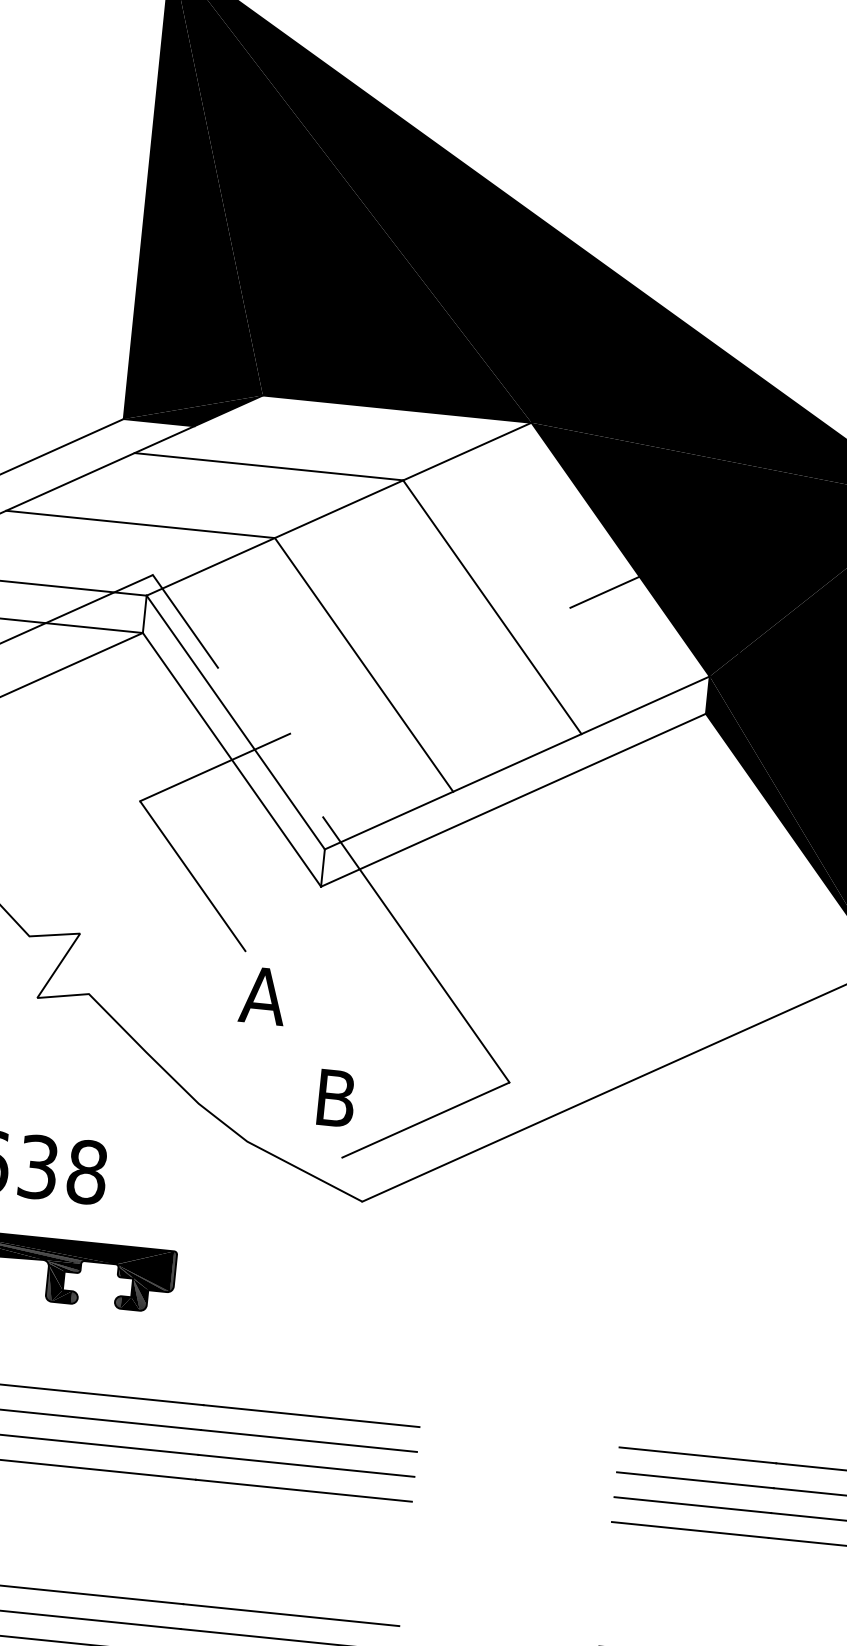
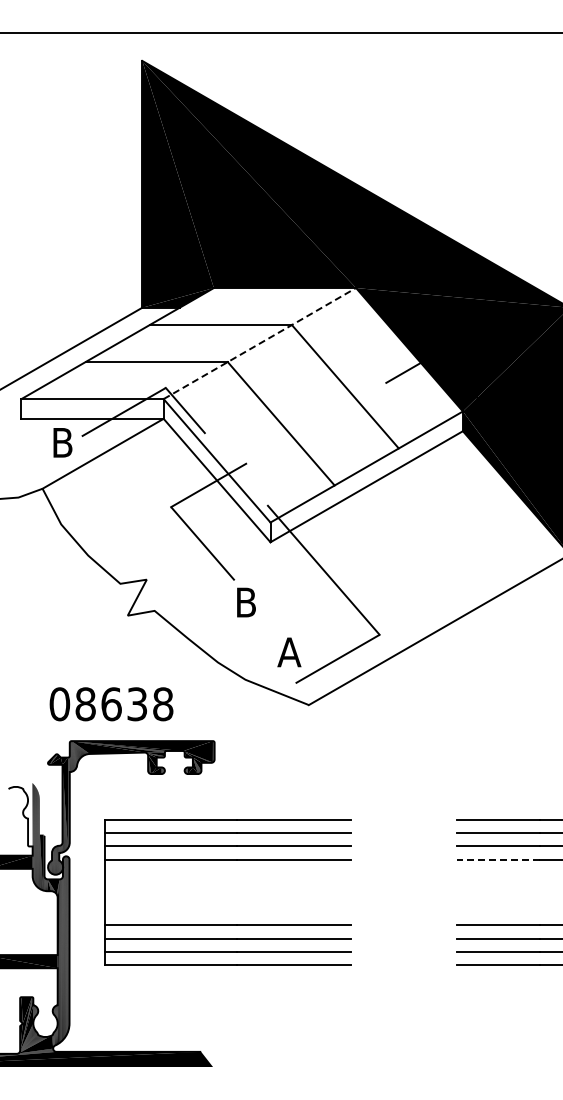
line: (340, 509) -> (260, 343), solid -> dashed
text: (262, 995) -> (245, 602), A -> B
text: (335, 1098) -> (289, 652), B -> A
line: (689, 1529) -> (497, 859), solid -> dashed

